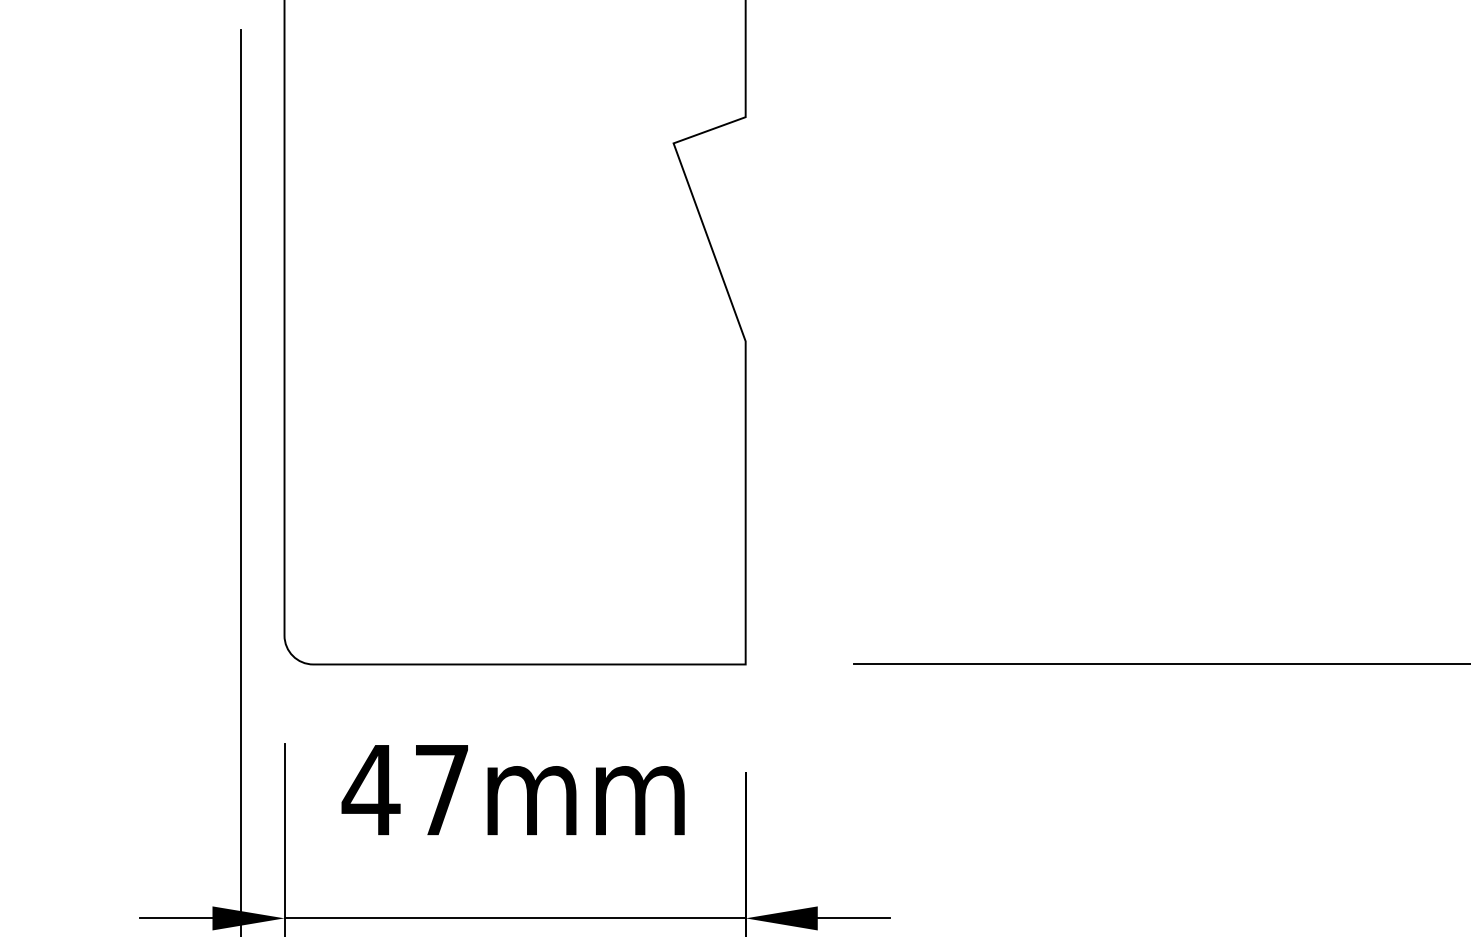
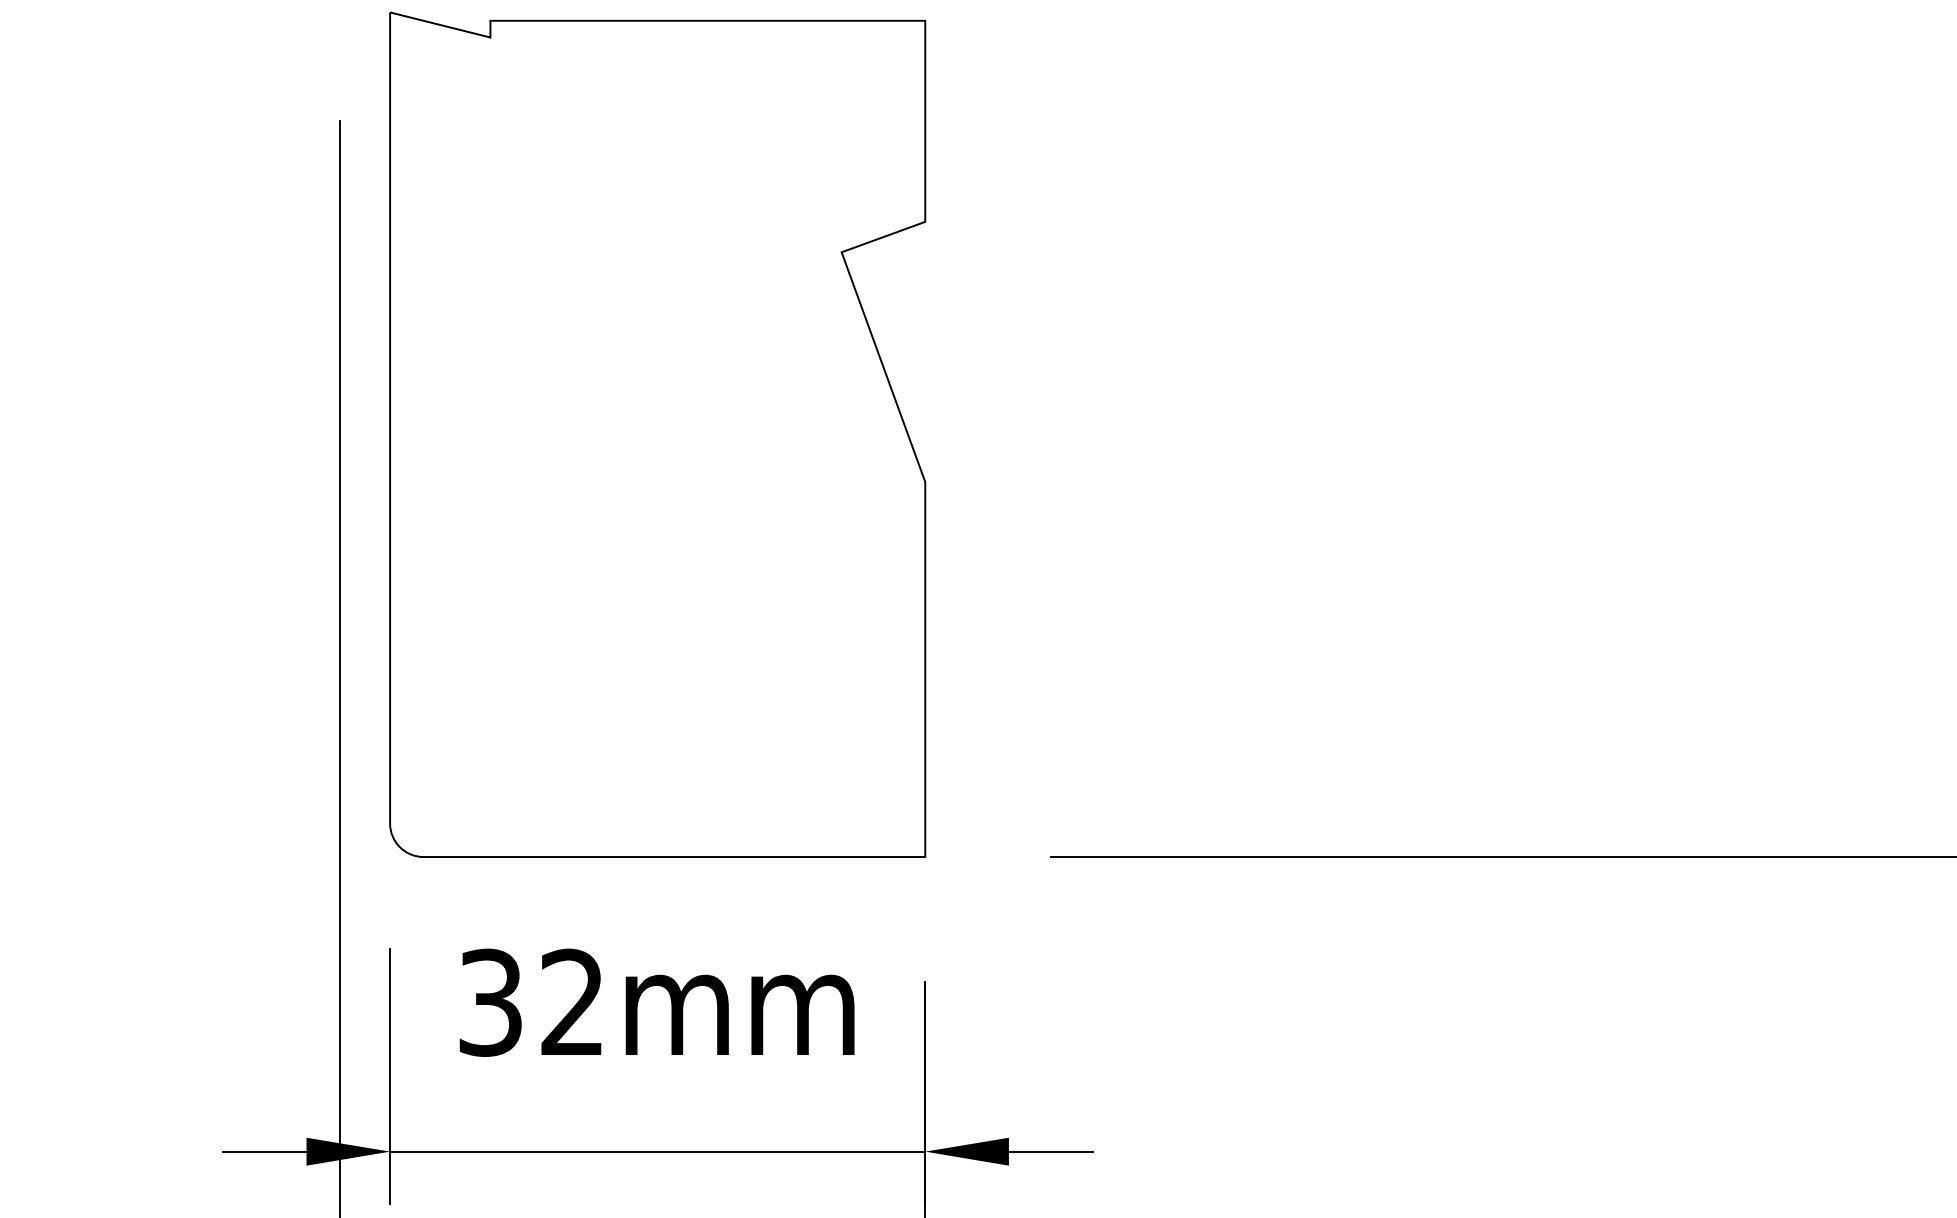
text: (404, 789) -> (529, 1002), 47mm -> 32mm

